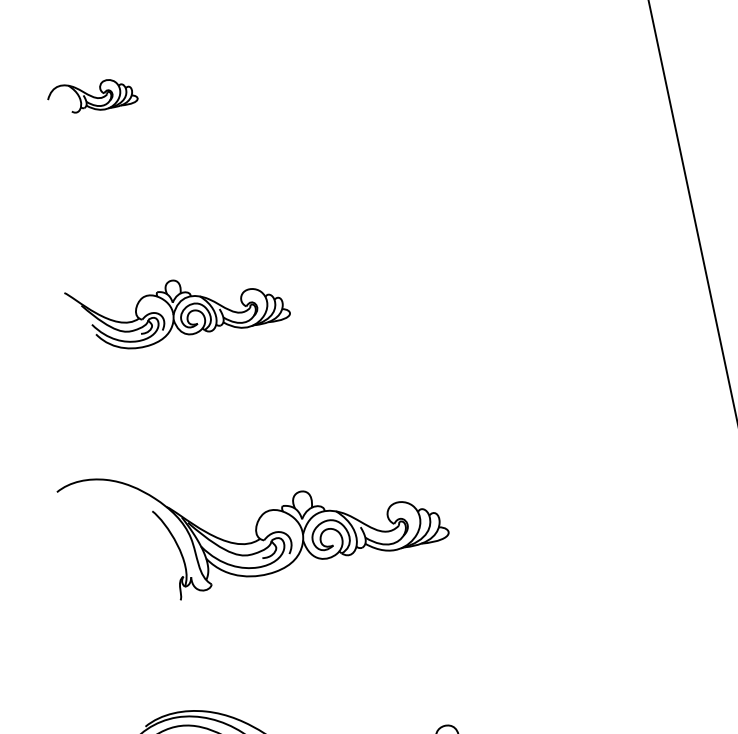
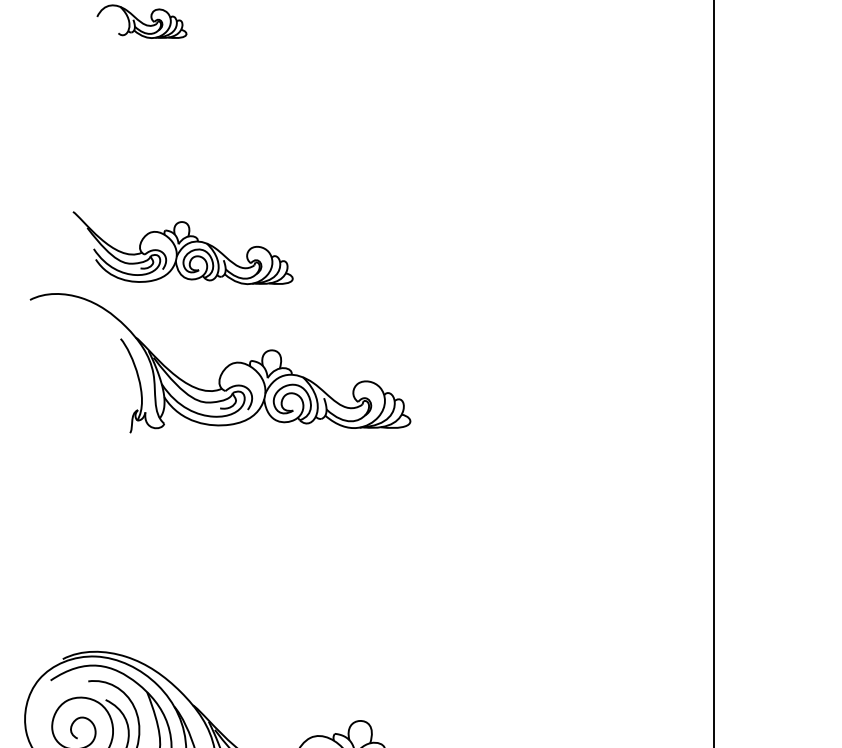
part: (259, 517) -> (225, 367), moved

